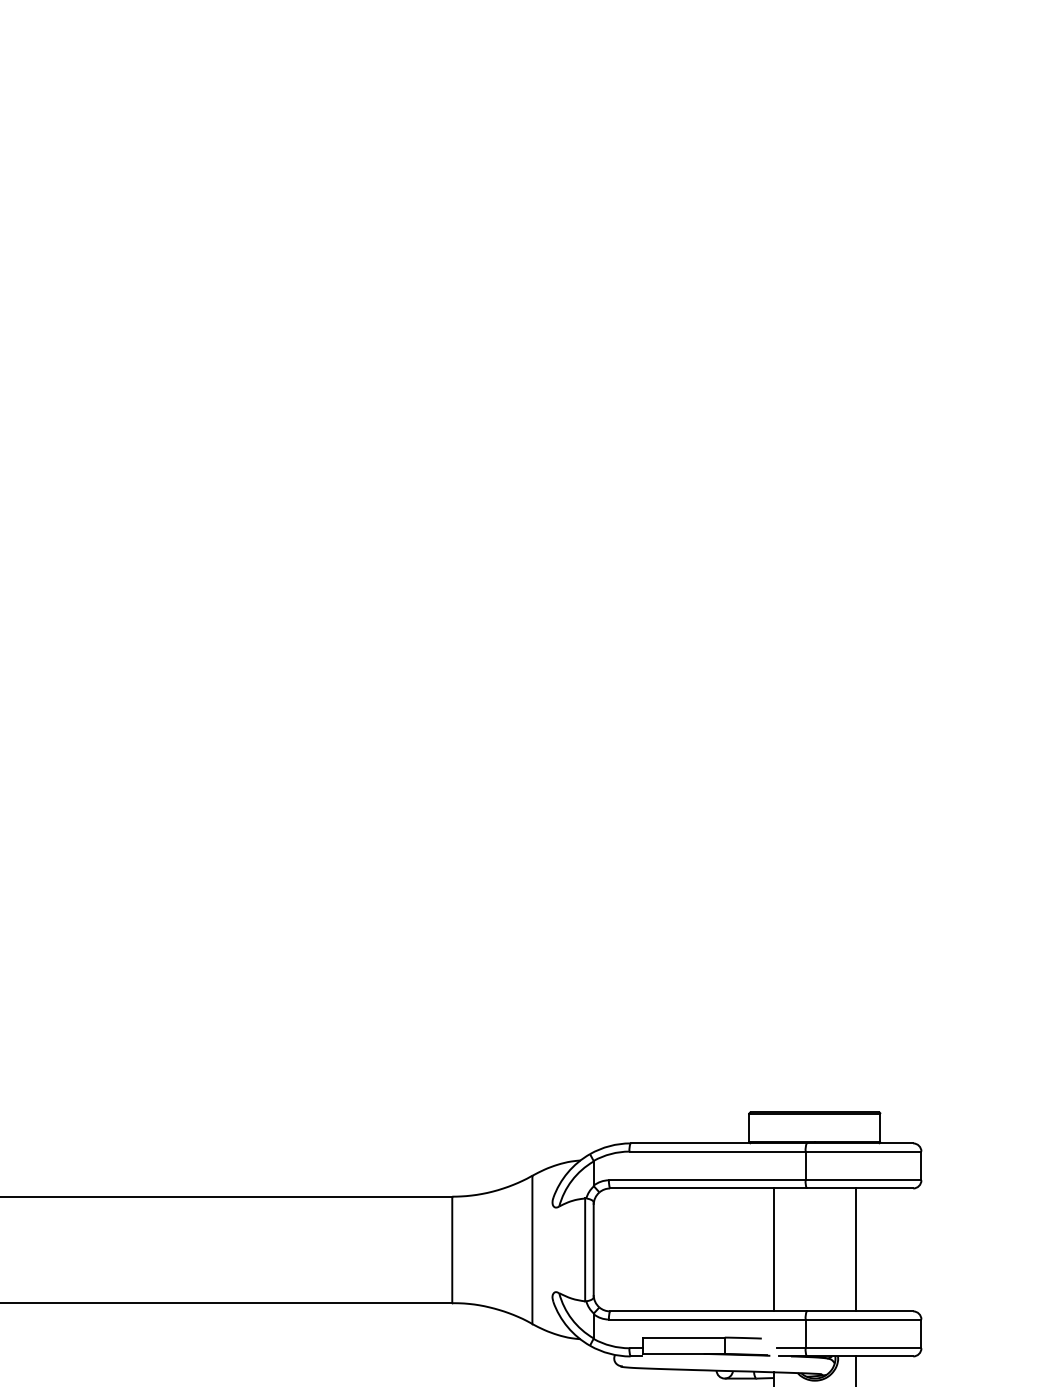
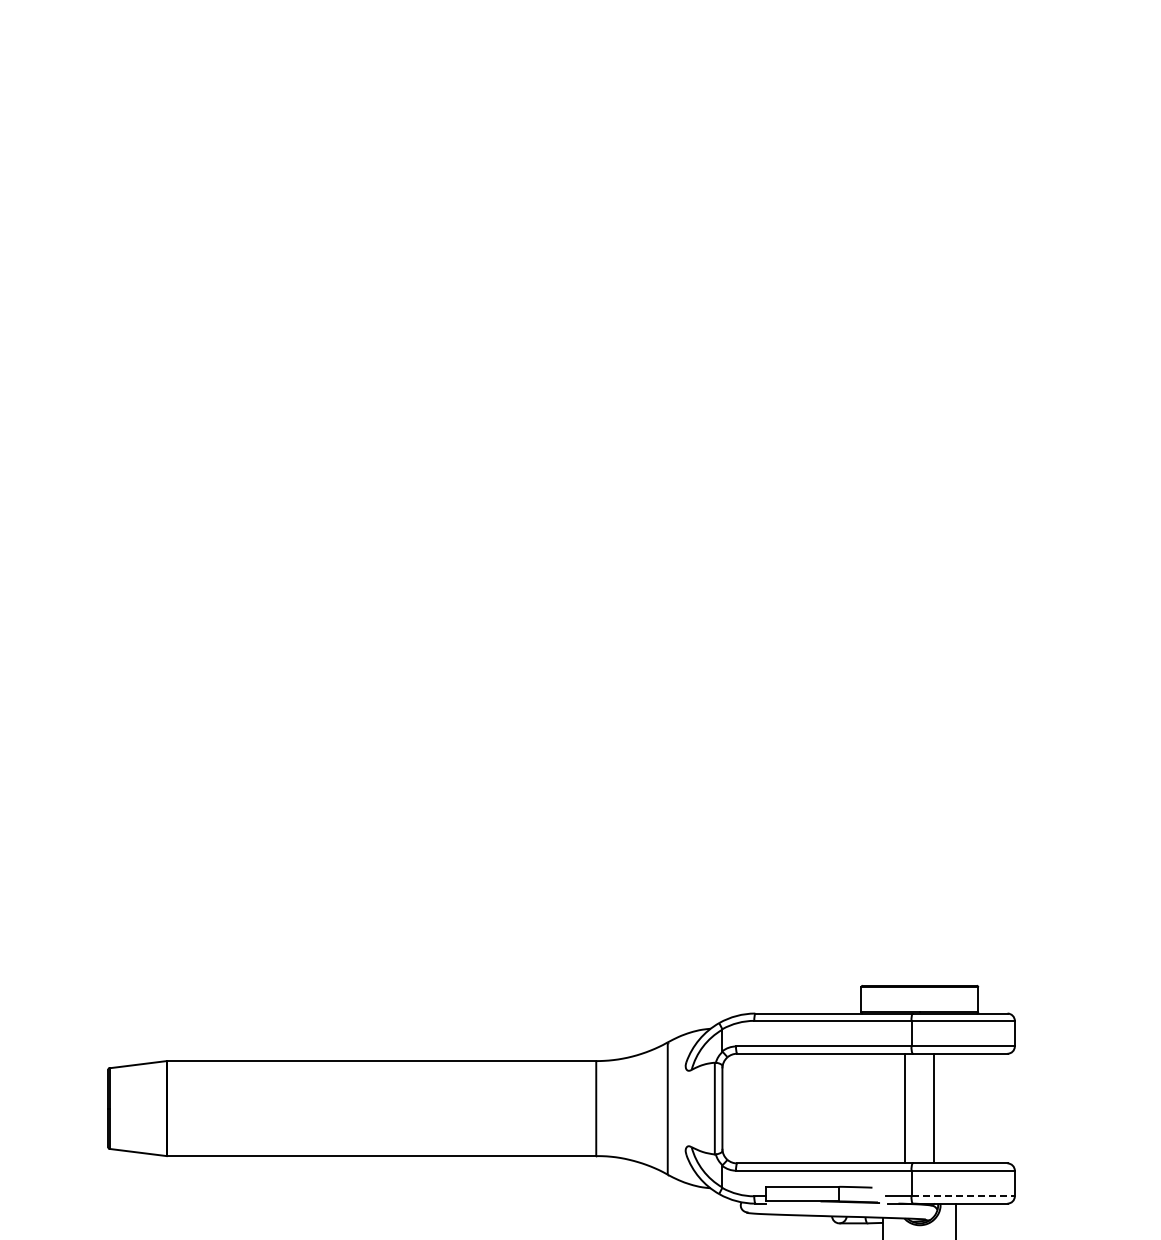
line: (774, 1249) -> (934, 1108), moved
line: (856, 1249) -> (905, 1108), moved
line: (863, 1348) -> (963, 1196), solid -> dashed

